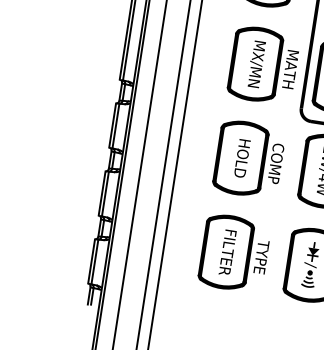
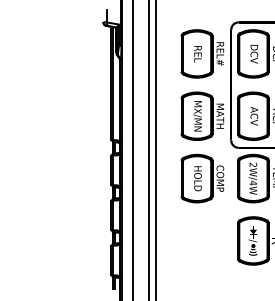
part: (234, 252) -> (202, 240), removed

